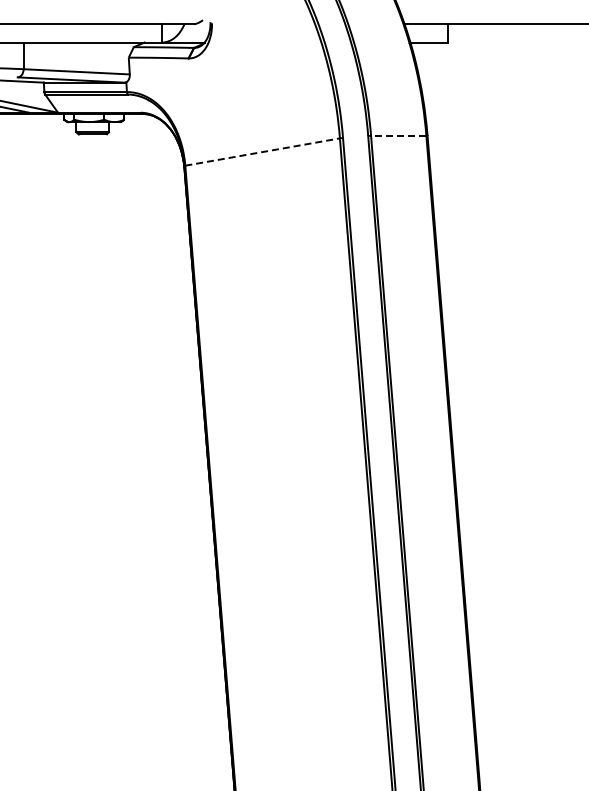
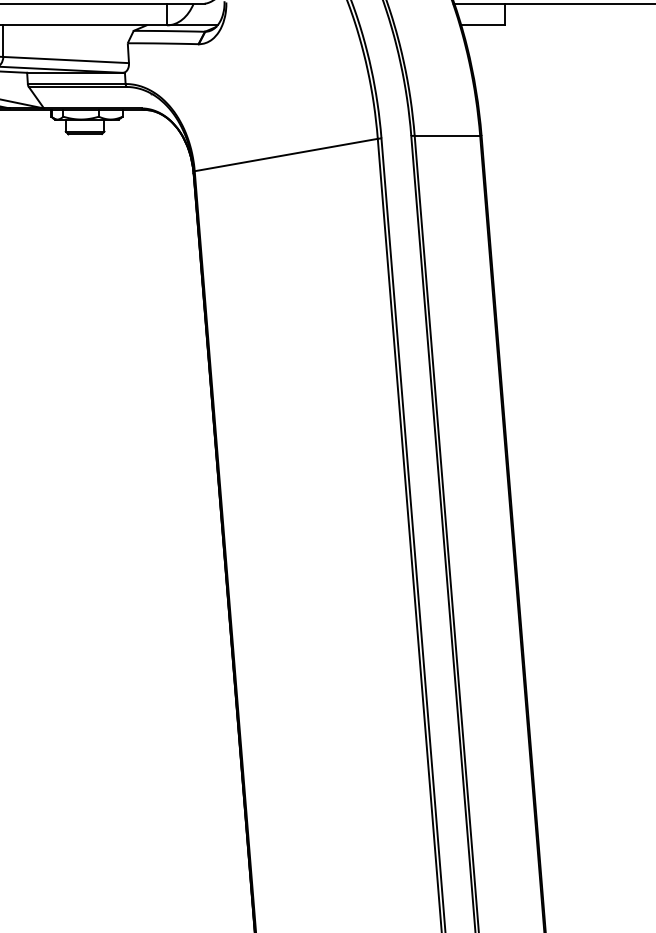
line: (398, 135) -> (447, 135), dashed -> solid
line: (262, 152) -> (286, 155), dashed -> solid

